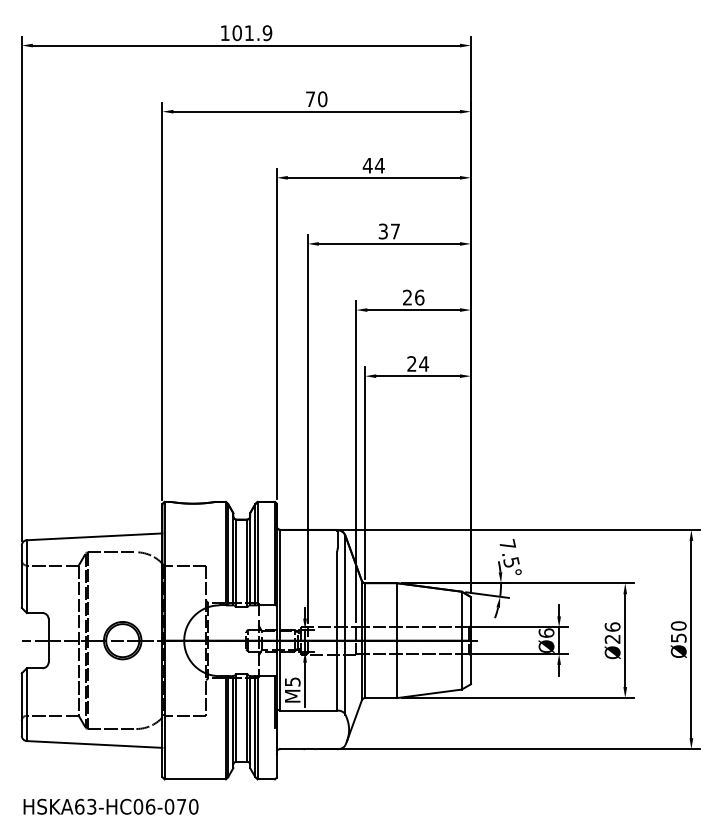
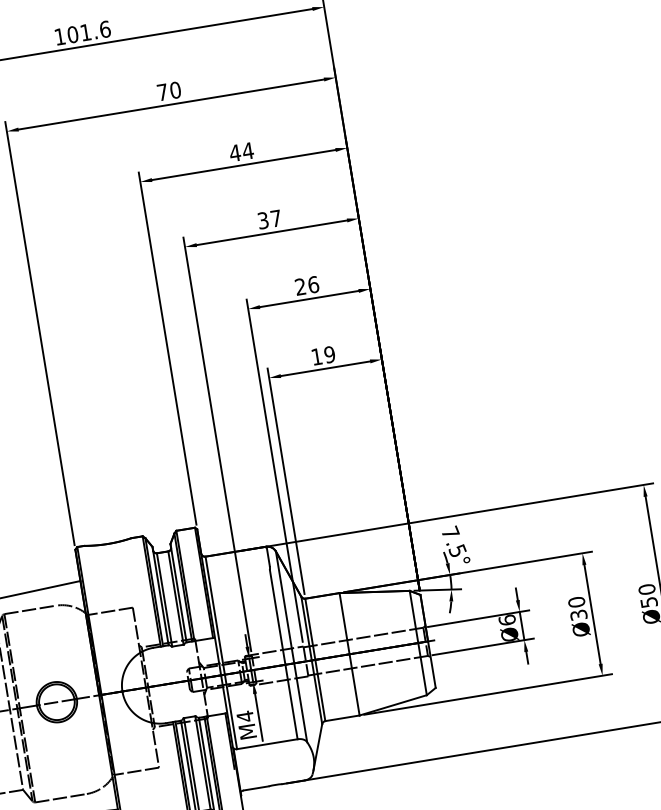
text: (267, 33) -> (105, 29), 101.9 -> 101.6
text: (418, 363) -> (323, 355), 24 -> 19
text: (612, 632) -> (577, 608), Ø26 -> Ø30
text: (292, 682) -> (245, 717), M5 -> M4

